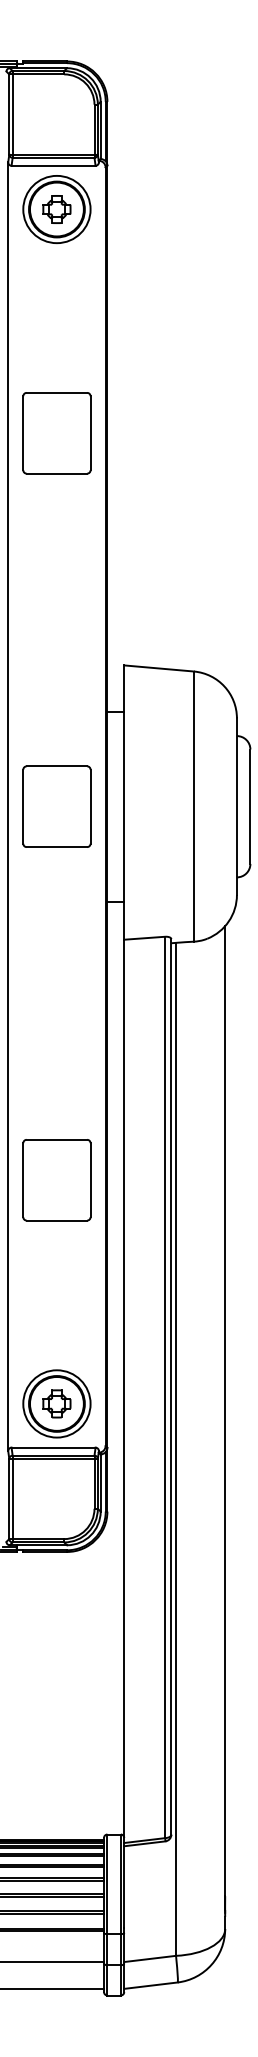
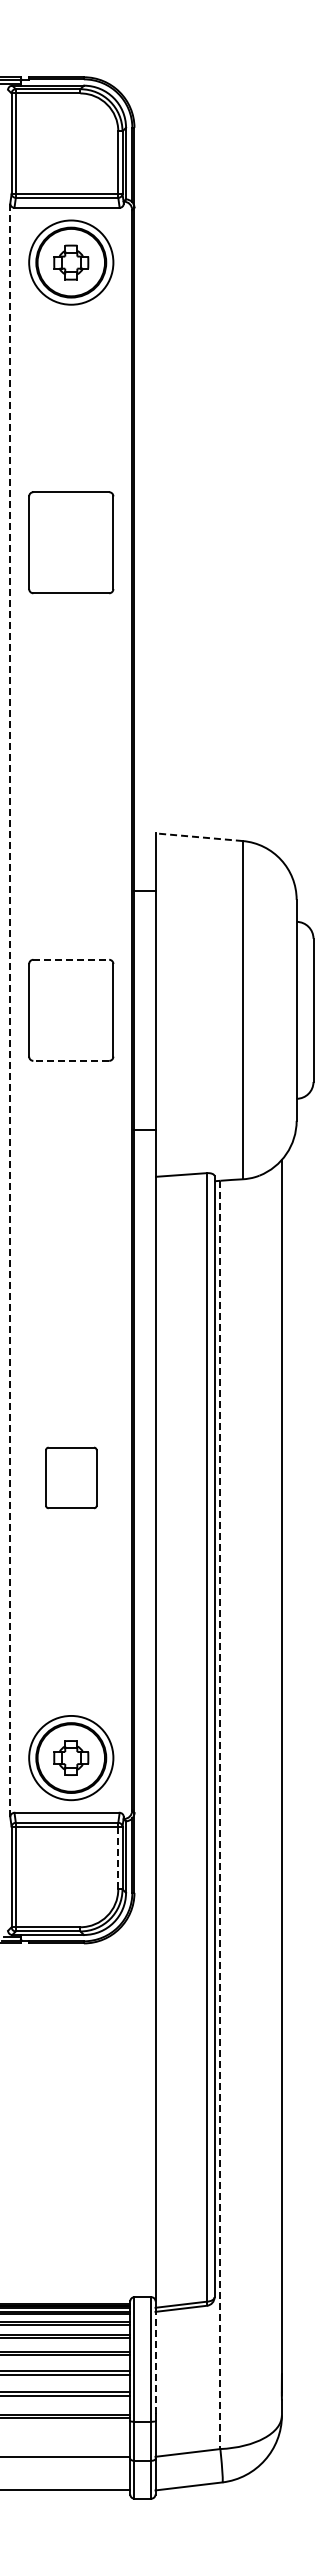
line: (159, 668) -> (199, 837), solid -> dashed
line: (57, 766) -> (71, 959), solid -> dashed
line: (8, 806) -> (10, 1010), solid -> dashed
line: (57, 846) -> (71, 1060), solid -> dashed
part: (57, 1179) -> (71, 1477), size x0.6
line: (176, 1449) -> (220, 1815), solid -> dashed
line: (94, 1484) -> (118, 1858), solid -> dashed
line: (124, 1886) -> (155, 2362), solid -> dashed

